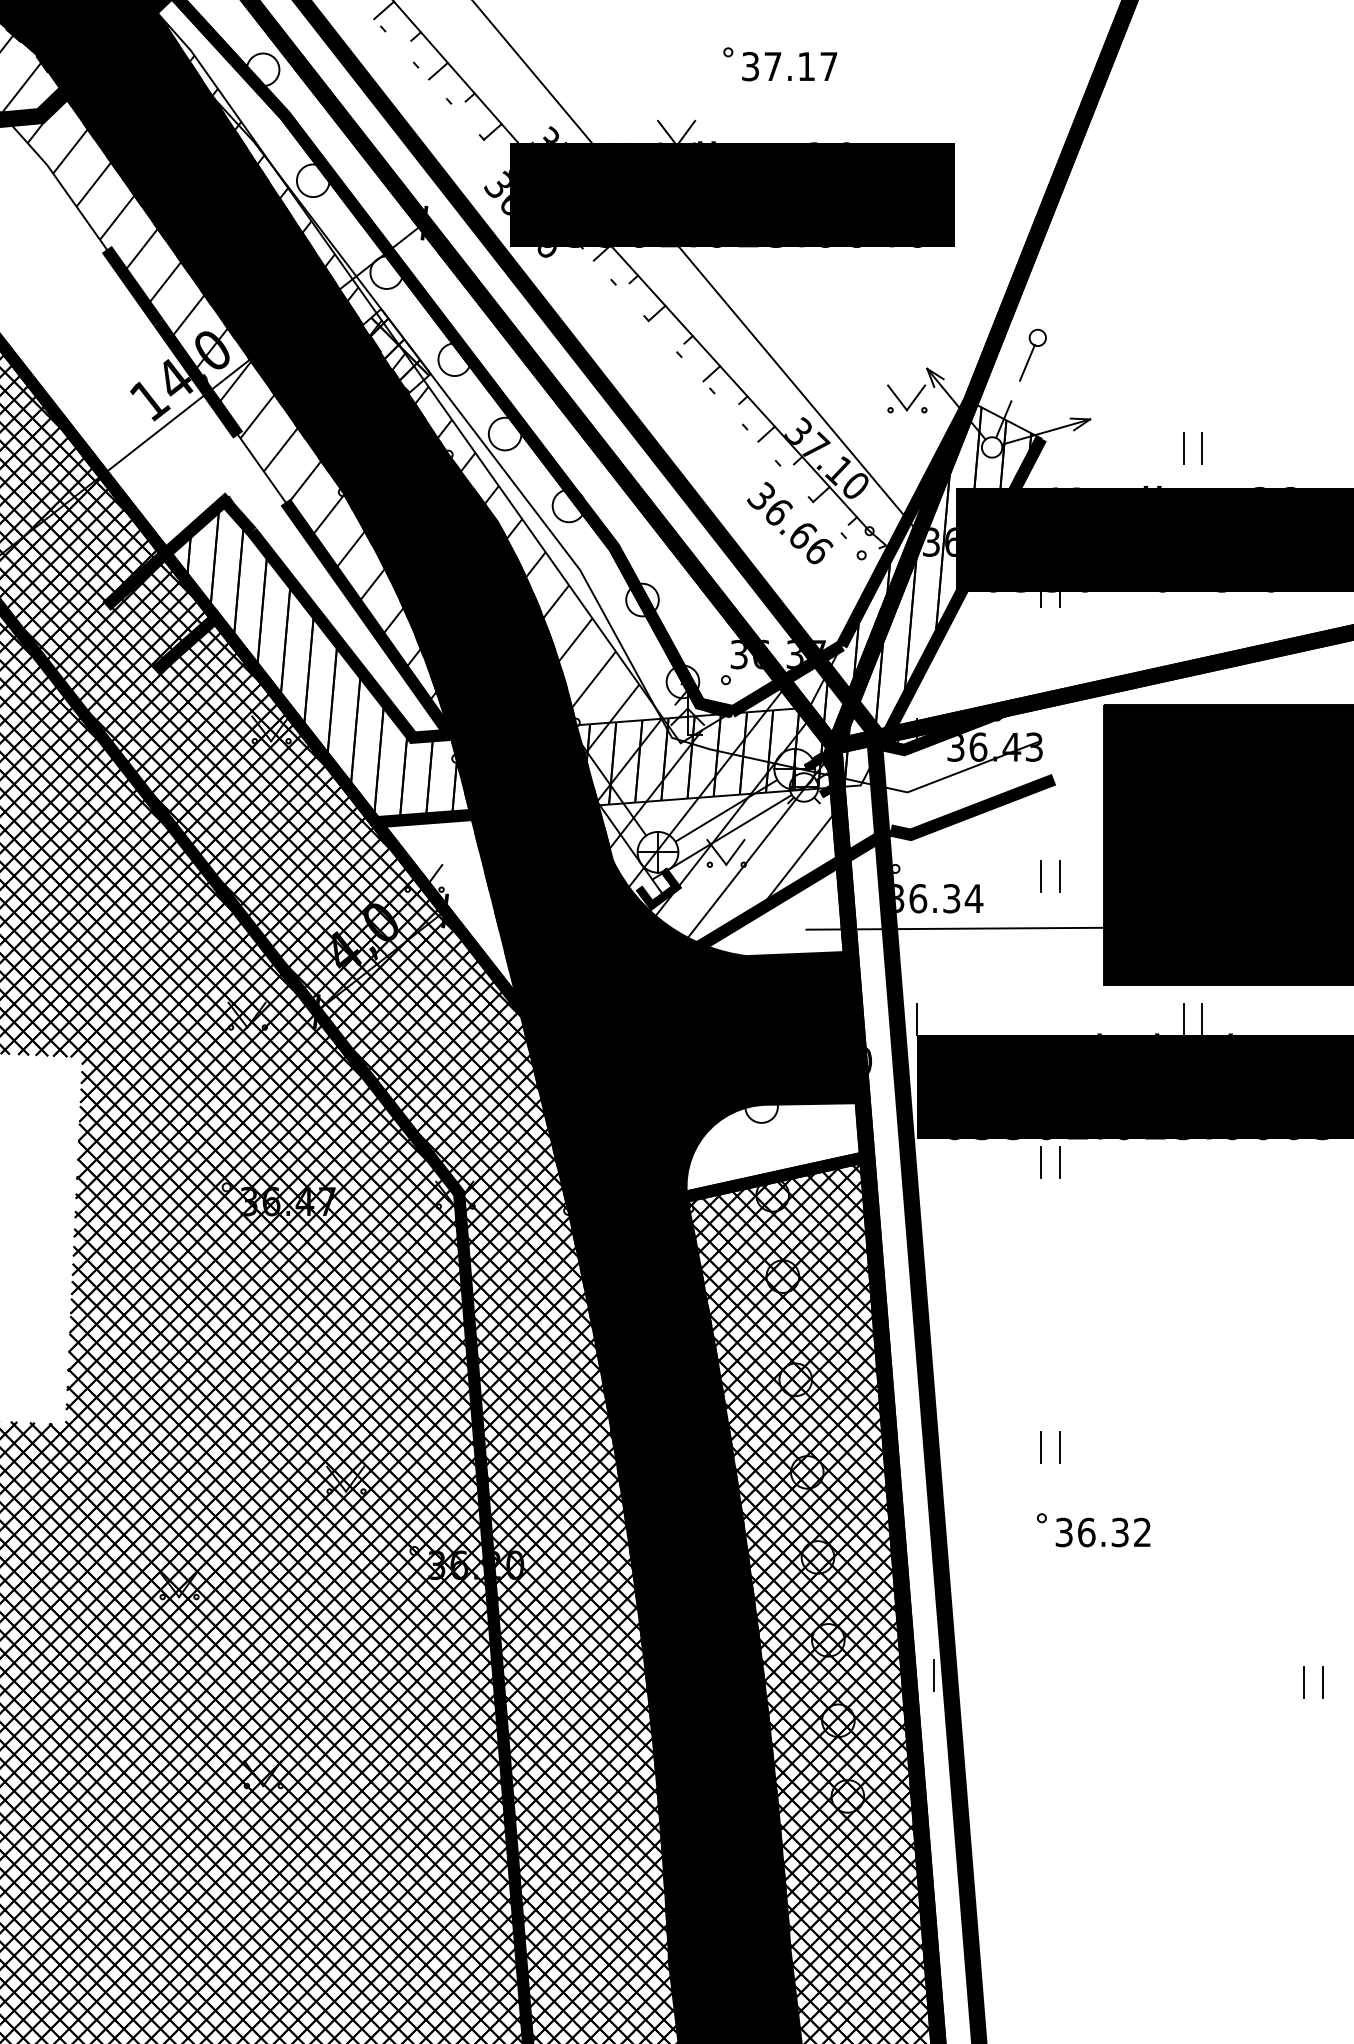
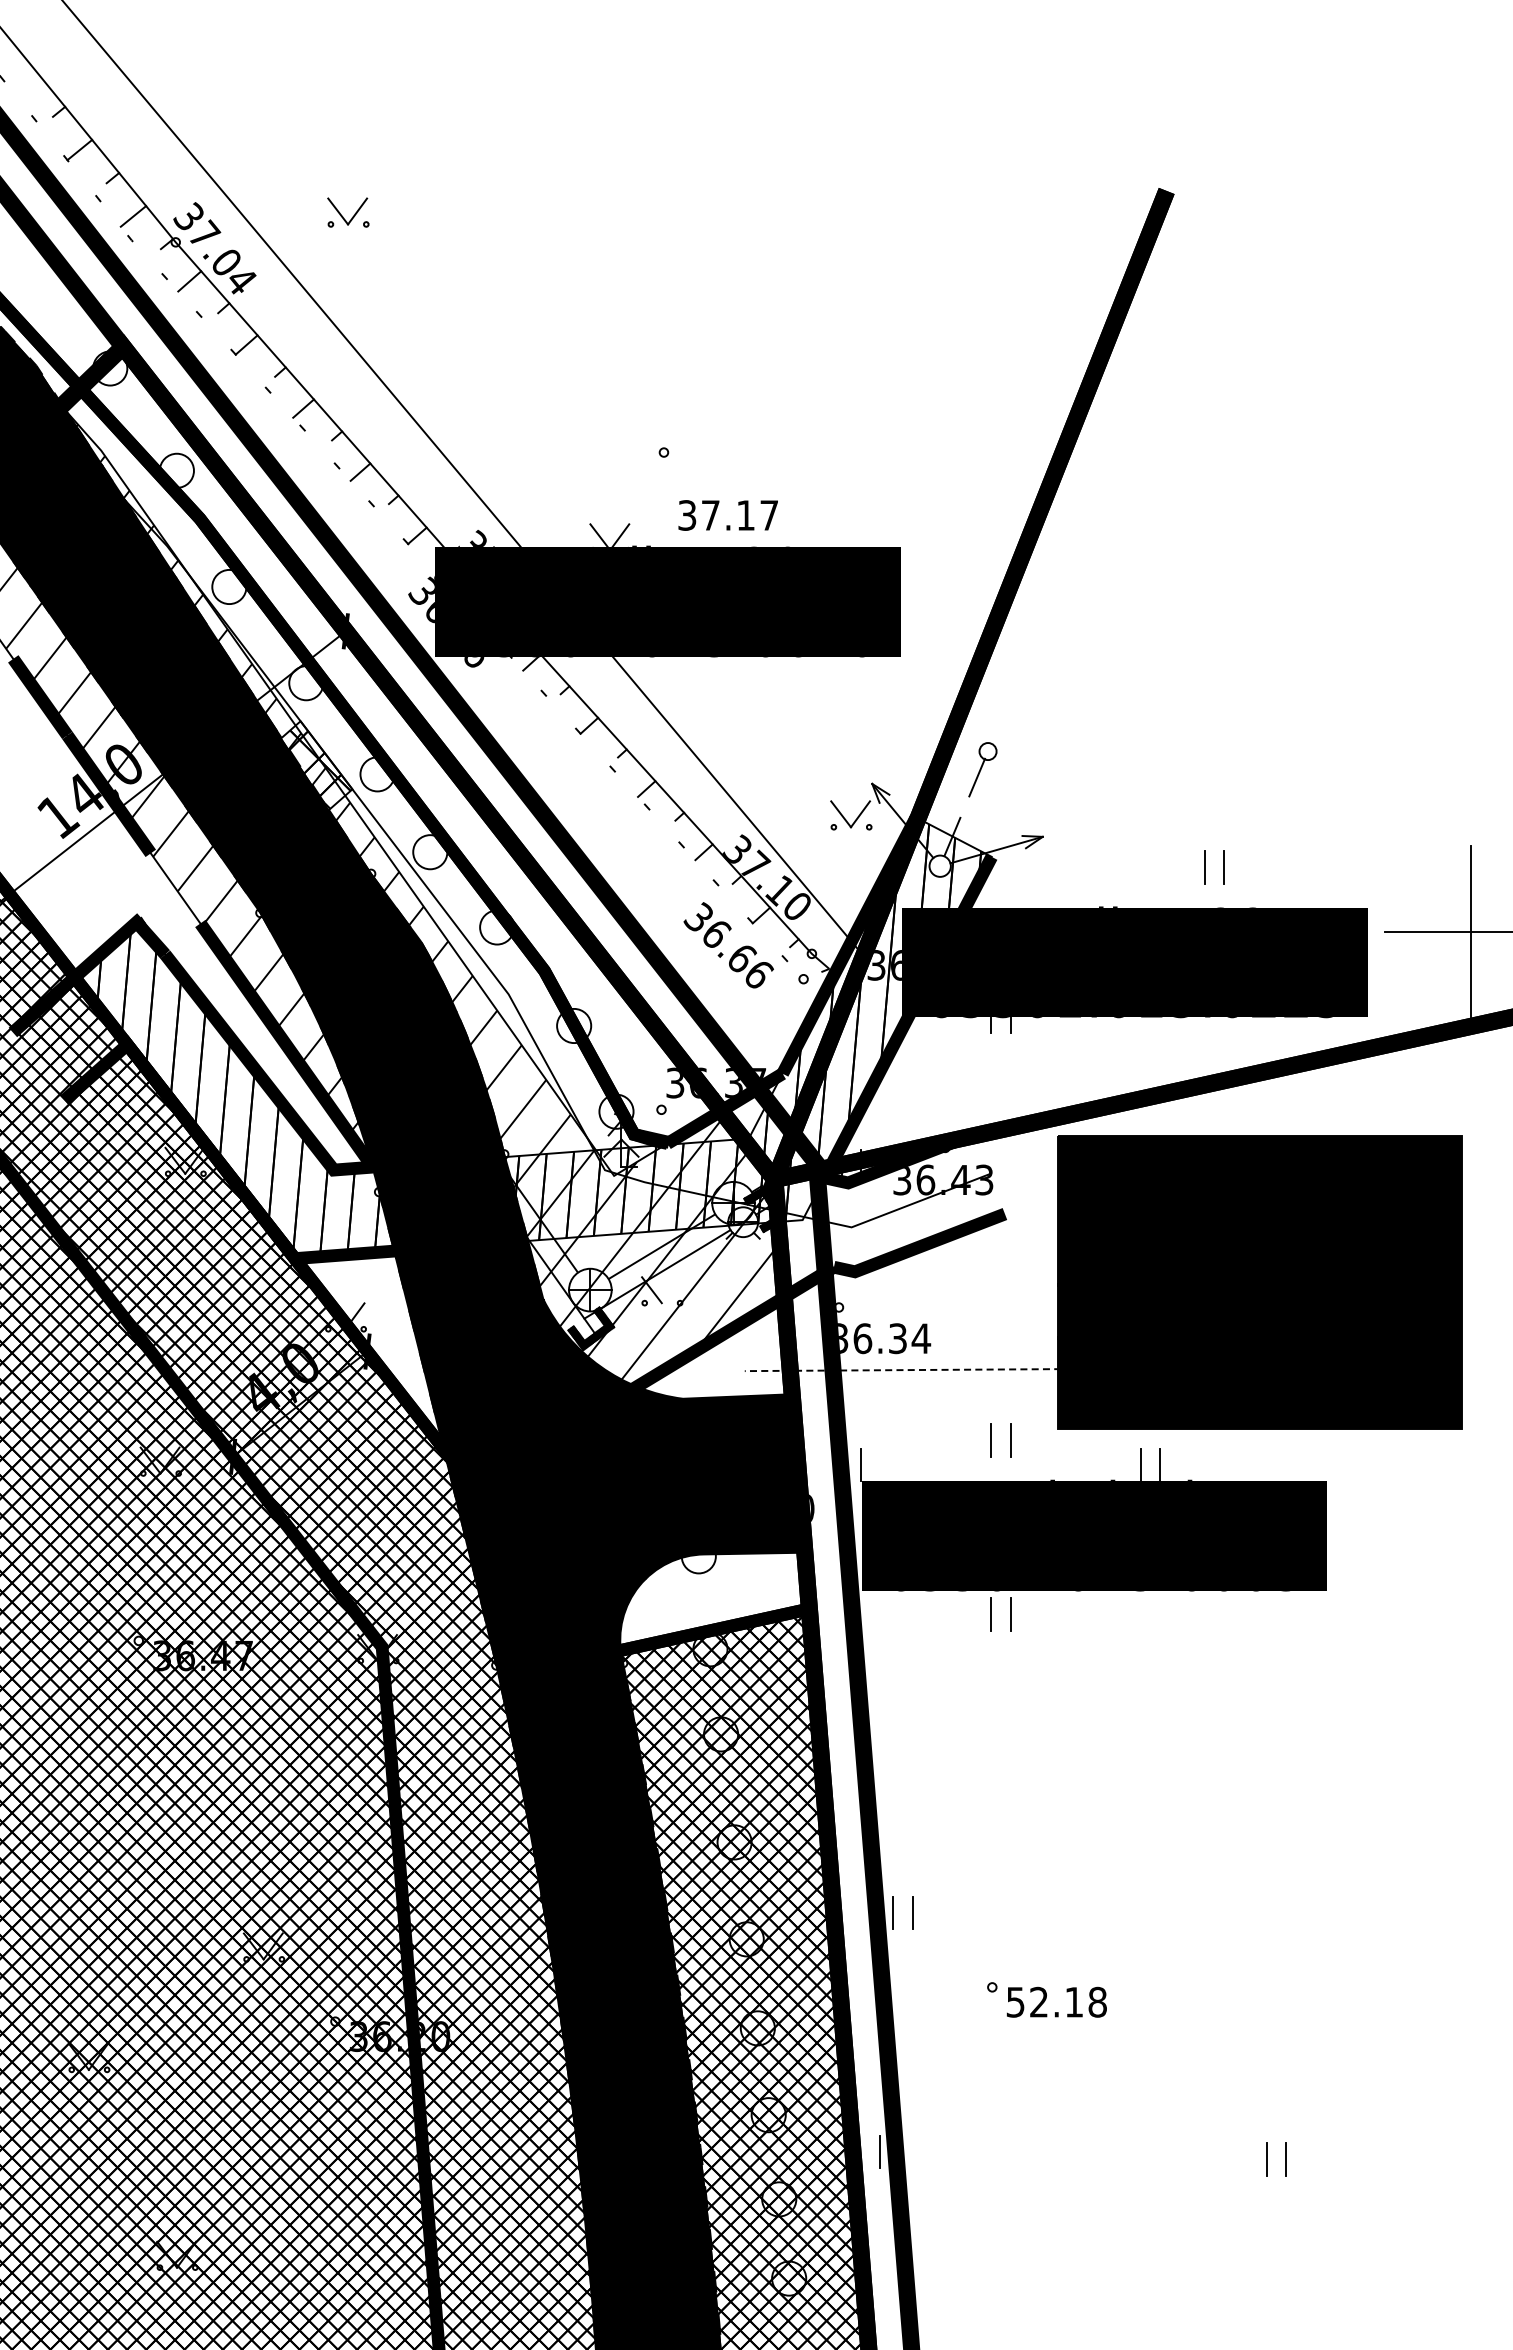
text: (788, 66) -> (727, 515), moved
part: (1184, 448) -> (1205, 867), moved
line: (734, 852) -> (670, 1290), removed
part: (1041, 876) -> (991, 1440), moved
line: (956, 929) -> (902, 1370), solid -> dashed
part: (1041, 1446) -> (893, 1912), moved
text: (1103, 1531) -> (1056, 2001), 36.32 -> 52.18

